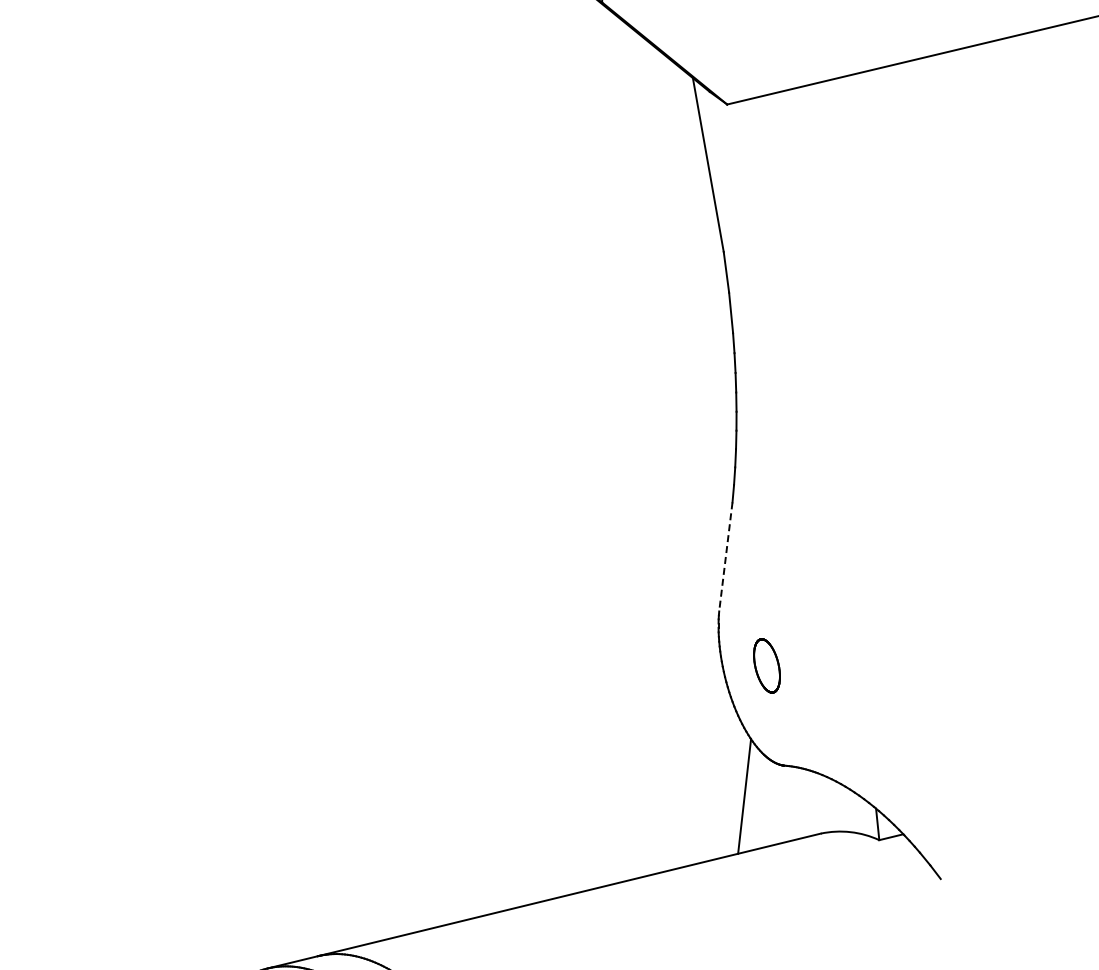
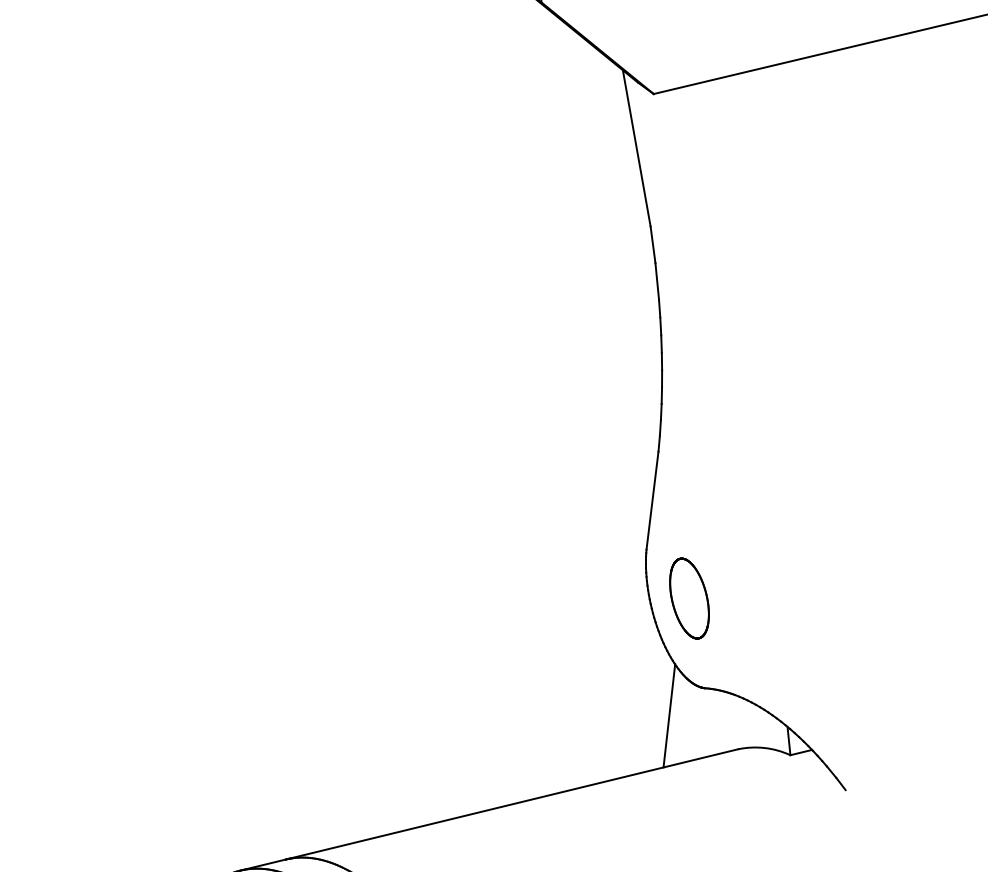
line: (725, 556) -> (652, 500), dashed -> solid
part: (766, 665) -> (689, 598), size x1.67

